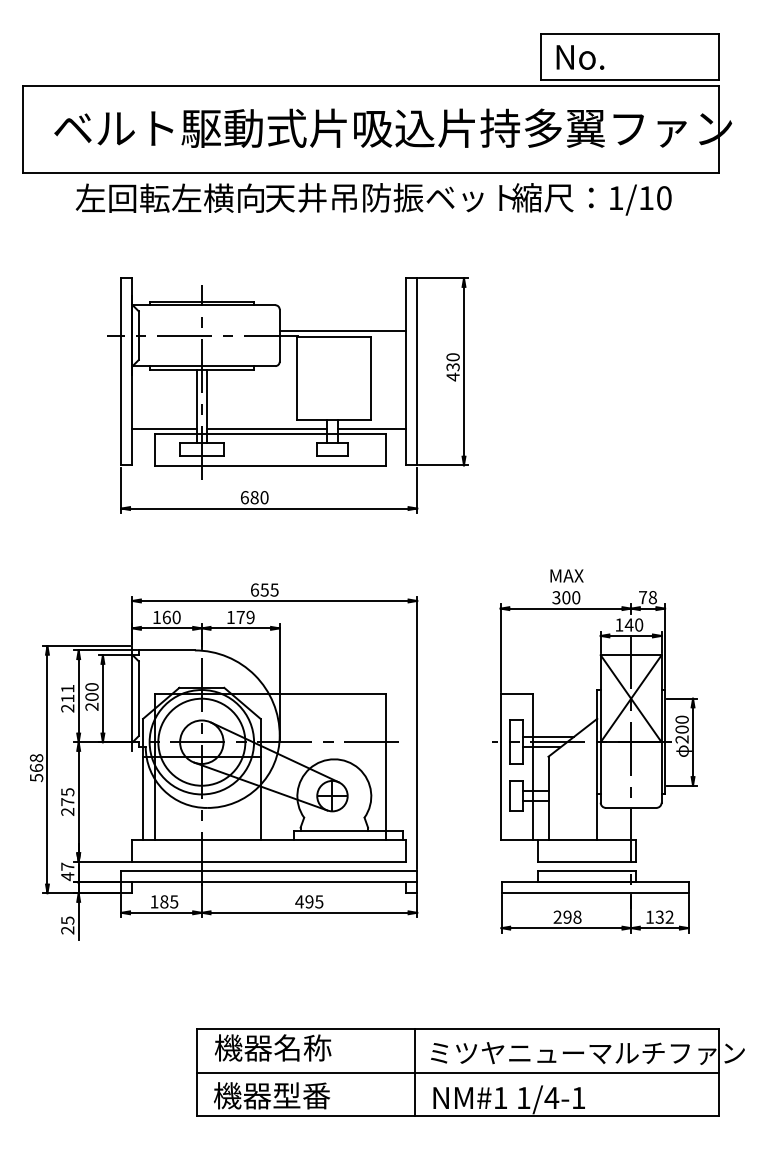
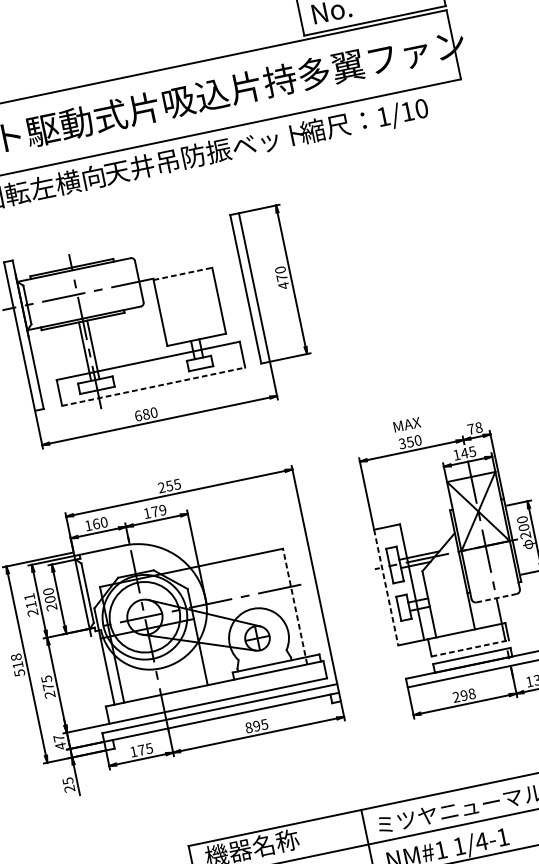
line: (342, 331) -> (188, 267), removed
line: (334, 337) -> (183, 274), solid -> dashed
text: (452, 367) -> (281, 278), 430 -> 470
line: (164, 428) -> (63, 374), removed
line: (267, 428) -> (144, 357), removed
line: (371, 428) -> (227, 340), removed
line: (271, 466) -> (154, 386), solid -> dashed
text: (254, 589) -> (161, 487), 655 -> 255
text: (566, 597) -> (410, 441), 300 -> 350
text: (639, 624) -> (472, 451), 140 -> 145
text: (36, 767) -> (17, 664), 568 -> 518
line: (385, 767) -> (294, 606), solid -> dashed
line: (500, 767) -> (386, 587), solid -> dashed
line: (631, 807) -> (496, 597), solid -> dashed
line: (586, 861) -> (469, 648), solid -> dashed
text: (164, 901) -> (141, 749), 185 -> 175
text: (299, 901) -> (248, 727), 495 -> 895

